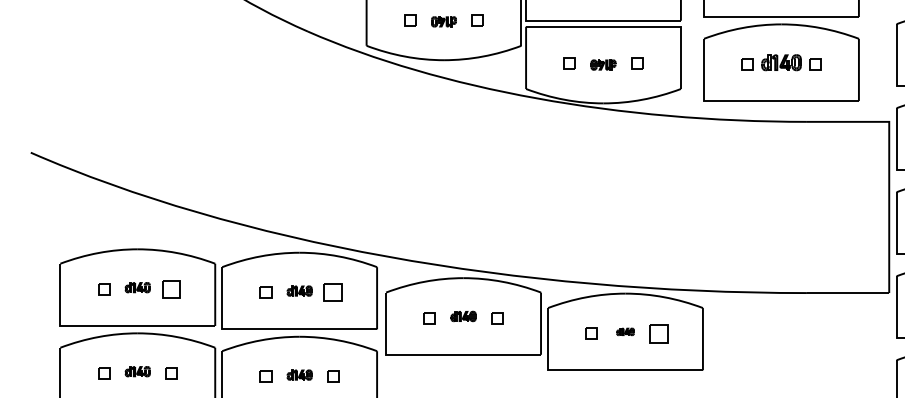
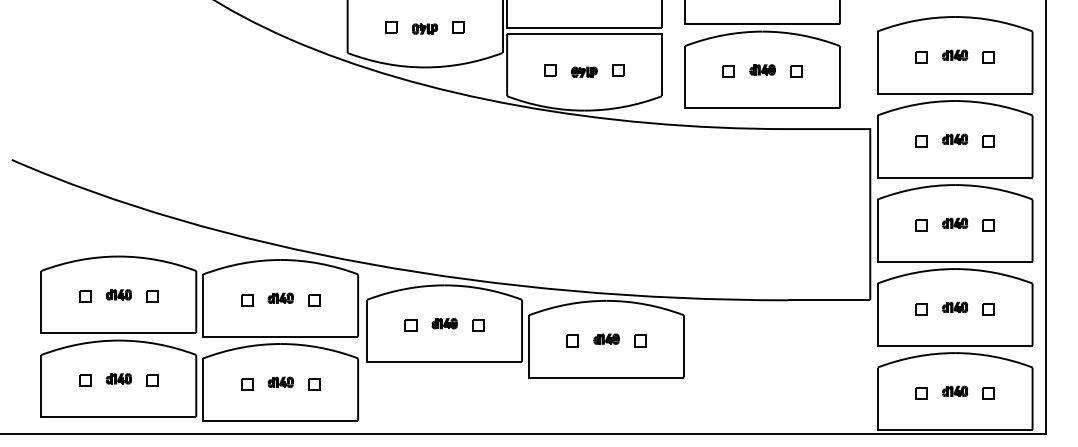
part: (781, 62) -> (762, 69), size x0.62
part: (171, 289) -> (152, 296), size x0.62
part: (333, 293) -> (314, 300), size x0.62
part: (625, 331) -> (606, 338), size x1.43
part: (659, 333) -> (640, 340), size x0.62

